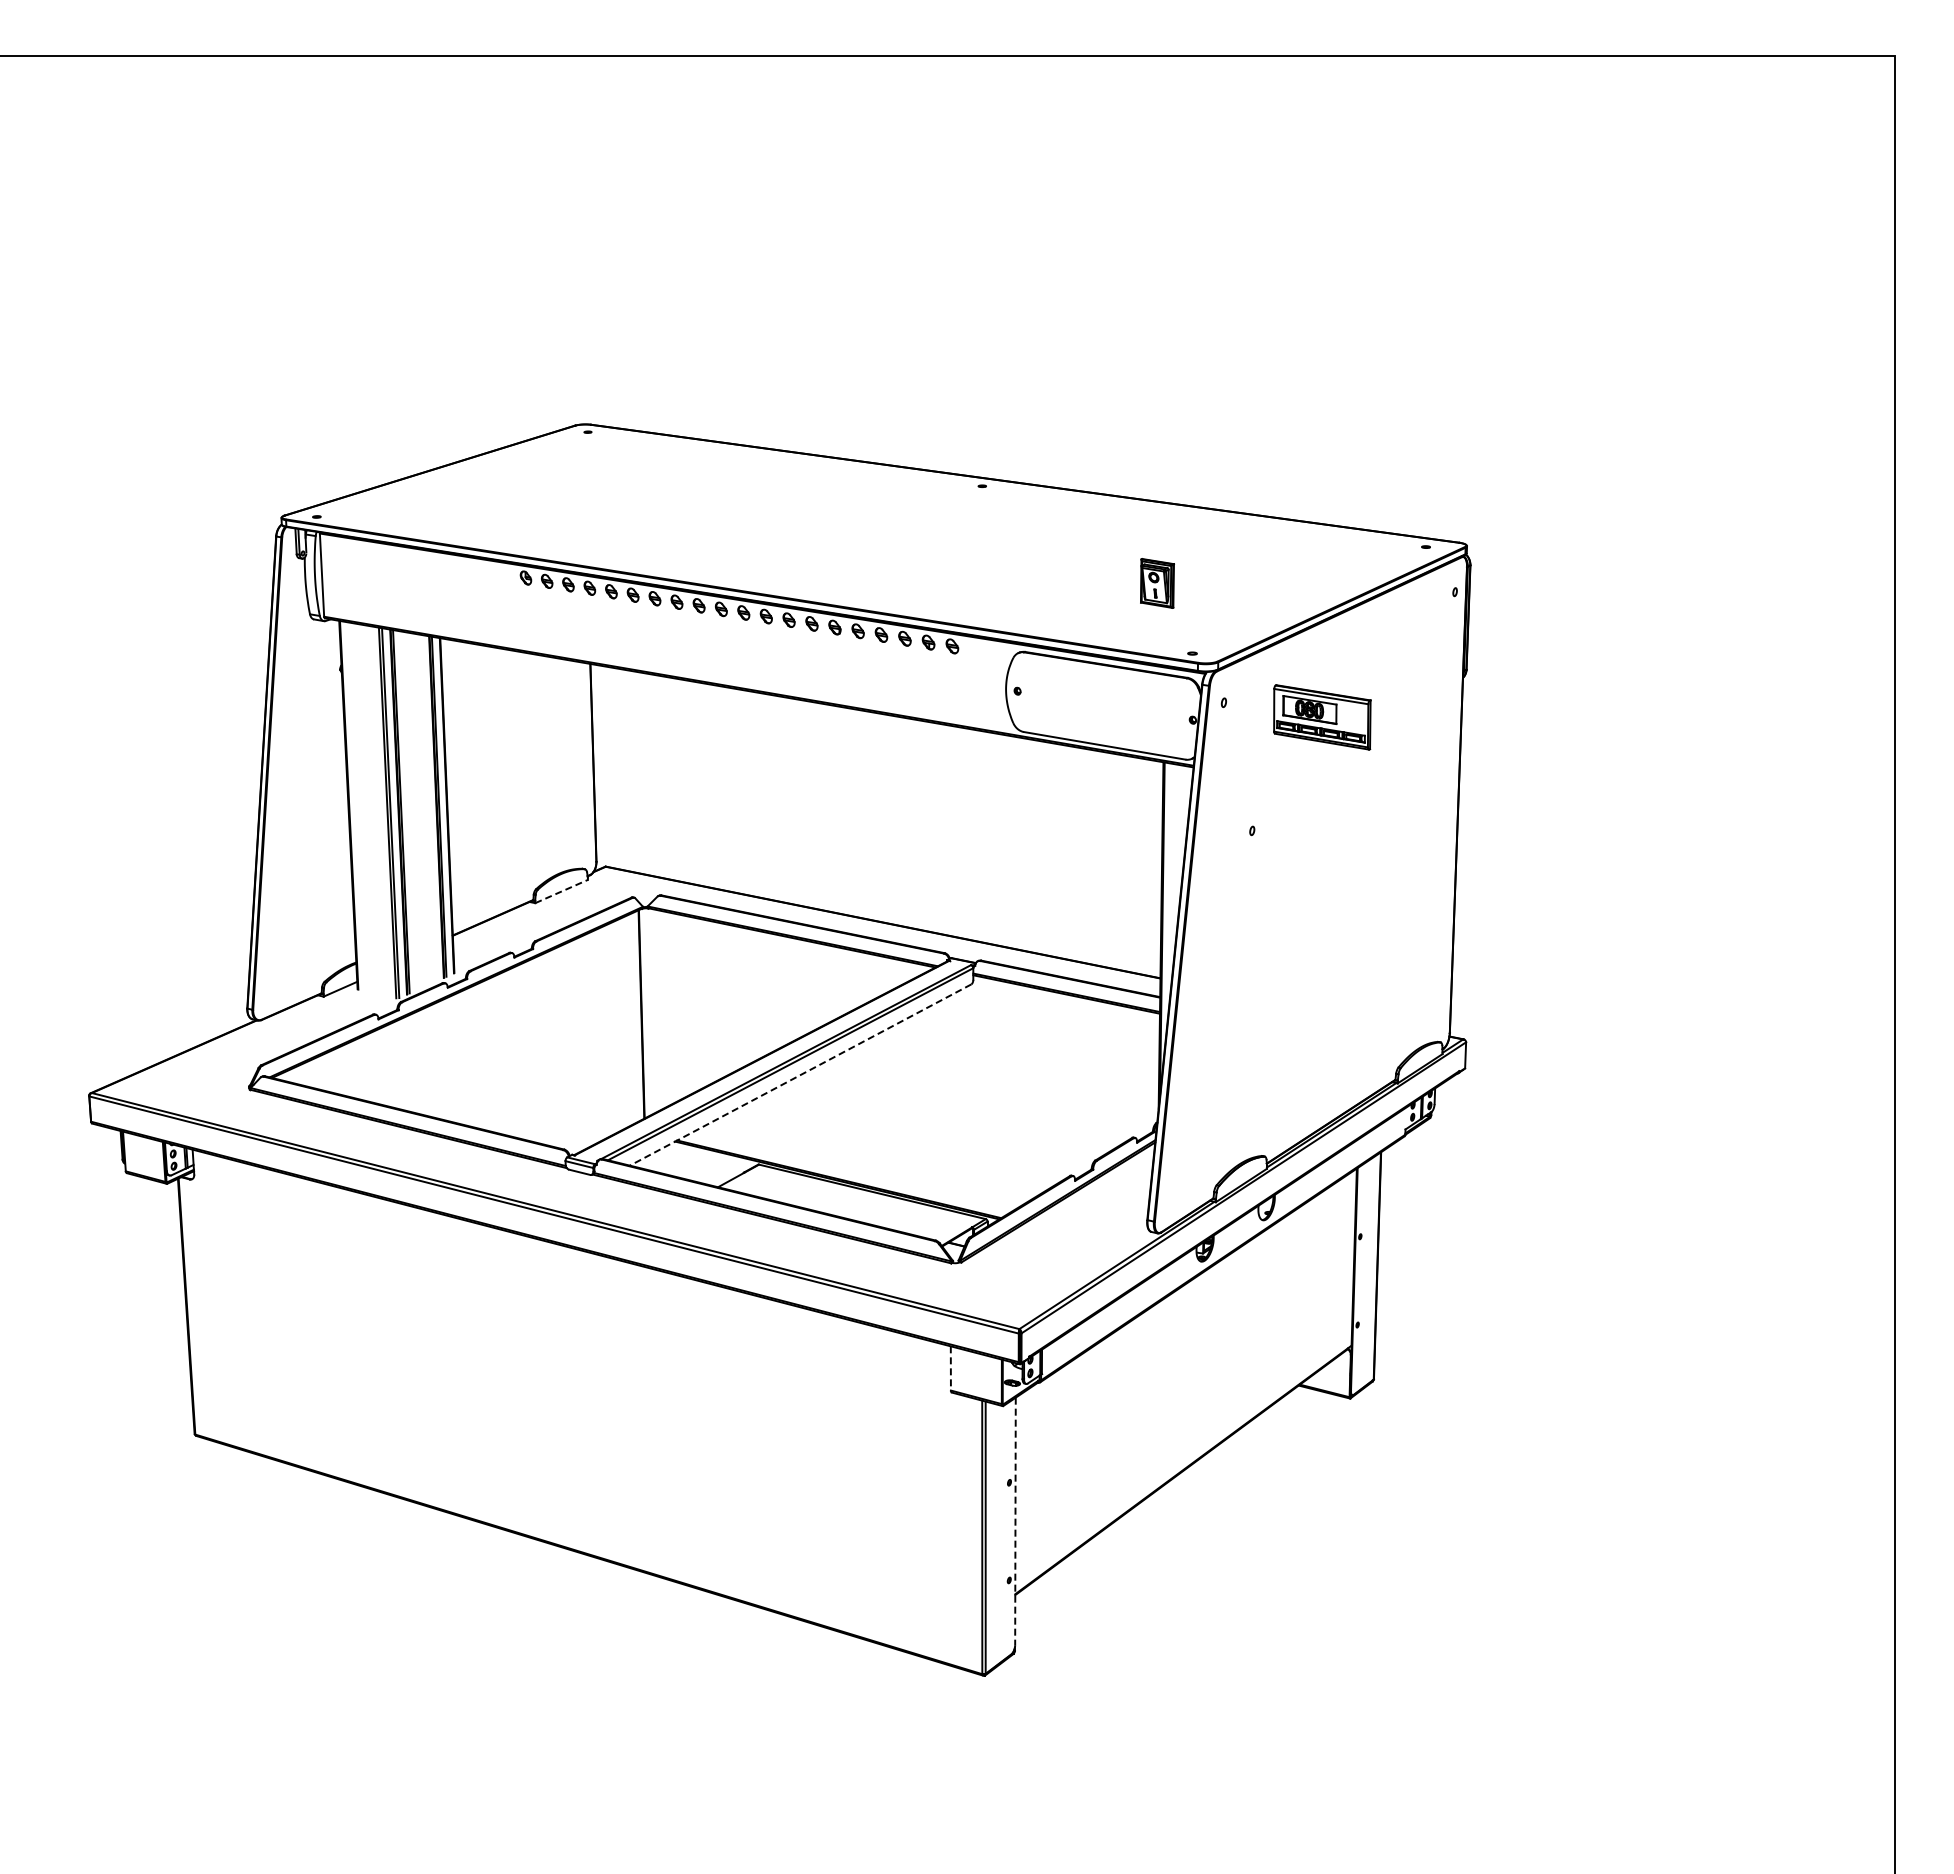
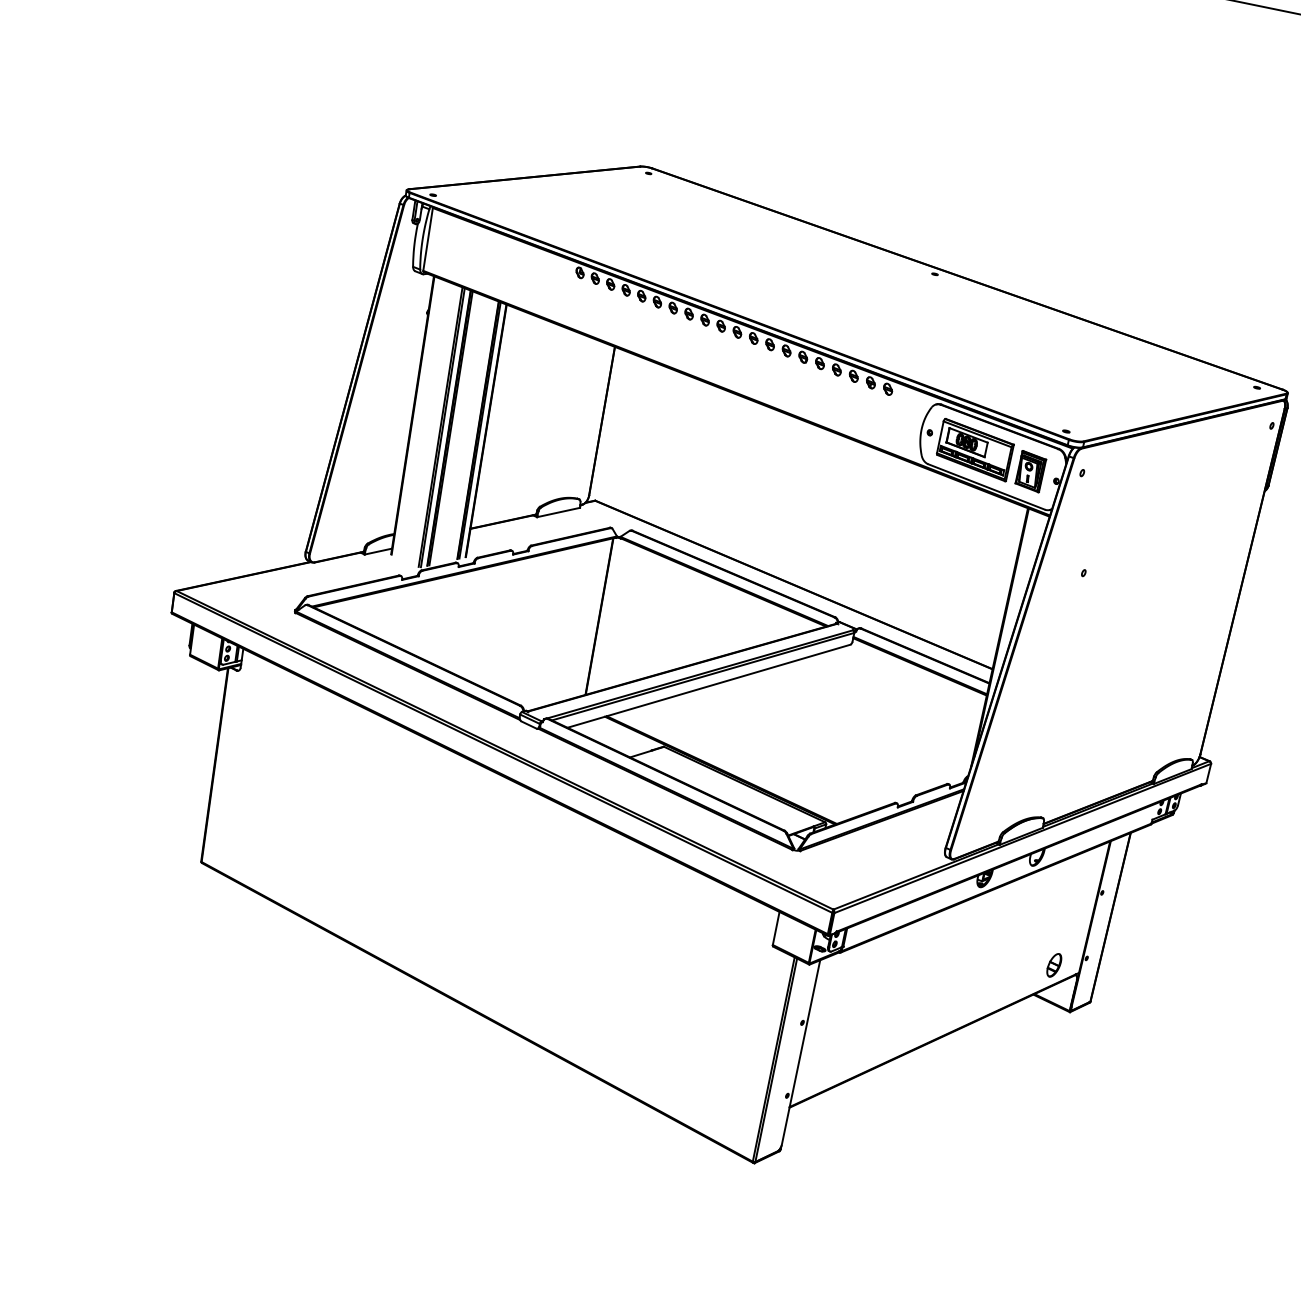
part: (1157, 583) -> (1030, 471), moved
part: (1322, 717) -> (975, 450), moved
line: (561, 891) -> (558, 512), dashed -> solid
line: (800, 1075) -> (708, 686), dashed -> solid
part: (1317, 1342) -> (1054, 965), added
line: (950, 1368) -> (775, 928), dashed -> solid
line: (1015, 1521) -> (801, 1052), dashed -> solid

